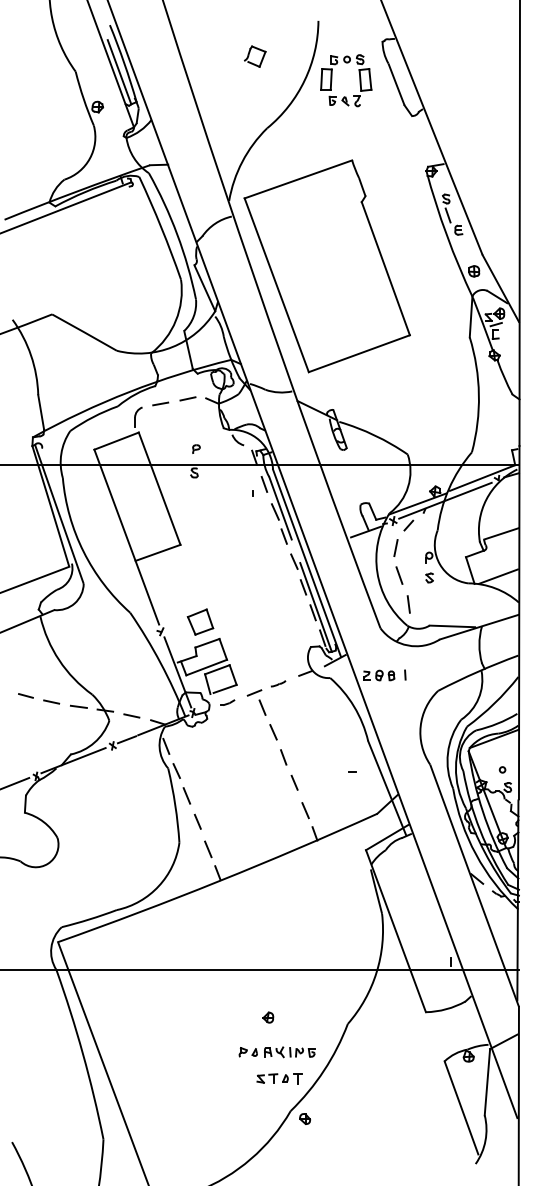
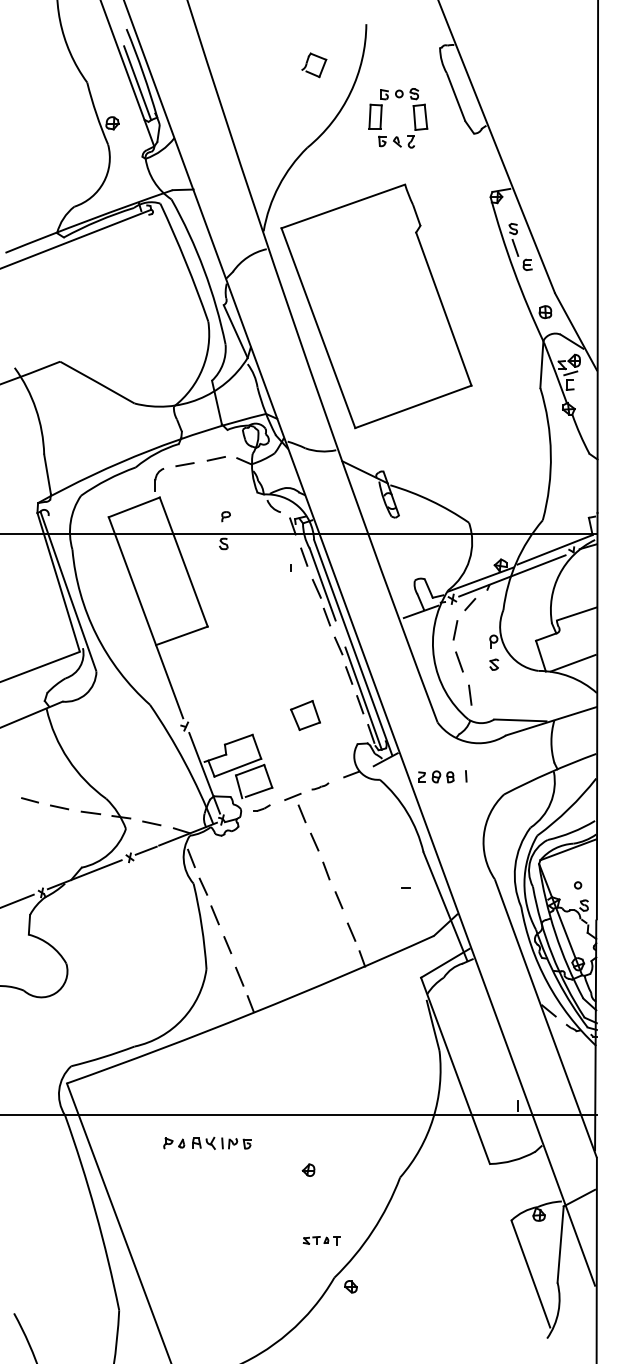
part: (255, 56) -> (314, 65), moved
part: (359, 80) -> (413, 118), moved
part: (200, 621) -> (305, 714), moved
part: (276, 1052) -> (206, 1143), moved
part: (279, 1078) -> (321, 1240), size x0.7

